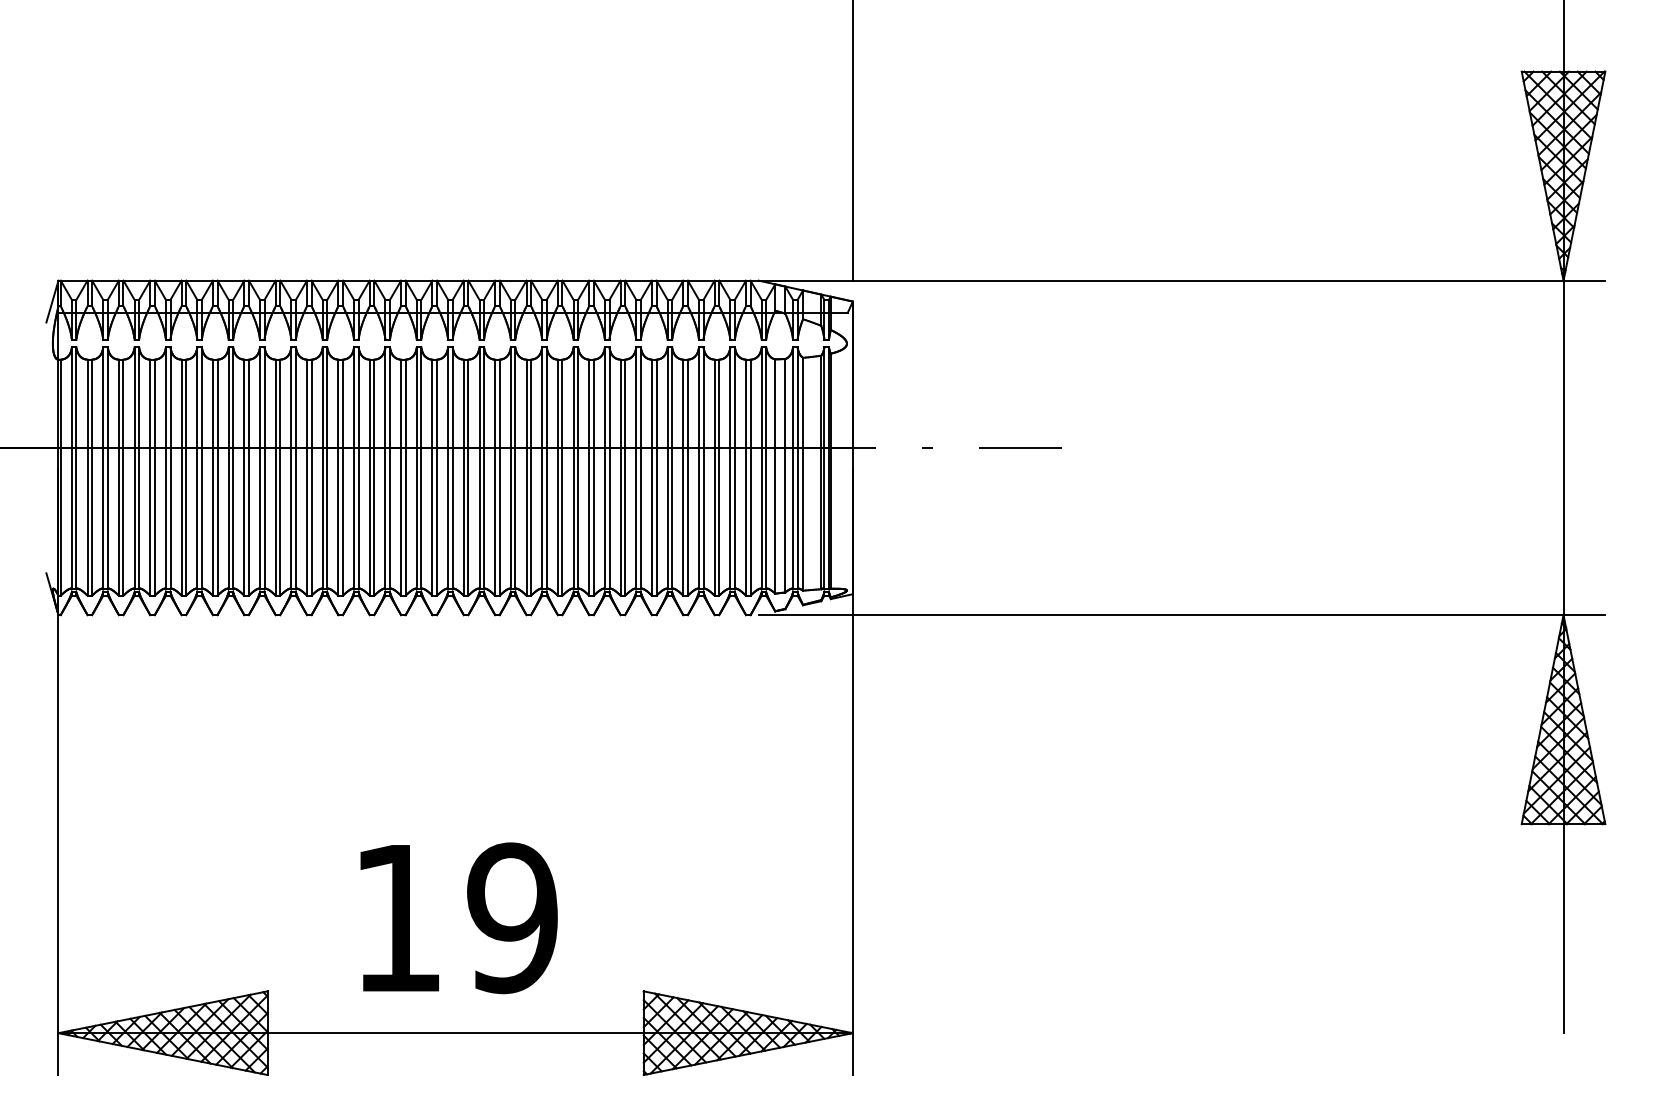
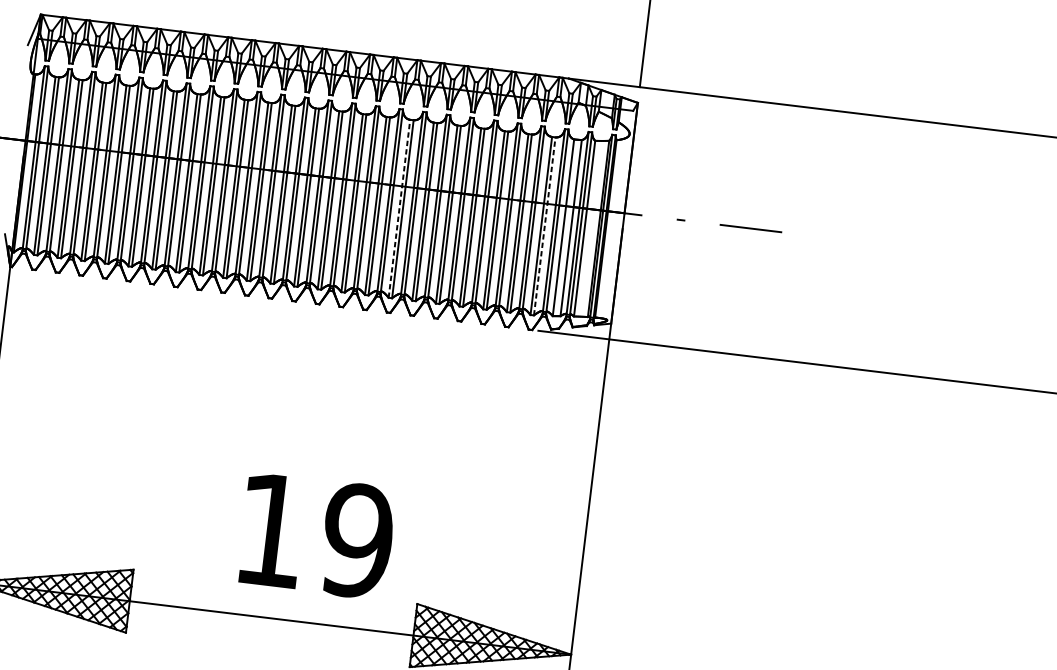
line: (557, 477) -> (399, 208), solid -> dashed
line: (750, 477) -> (544, 226), solid -> dashed
text: (458, 918) -> (316, 536), moved

